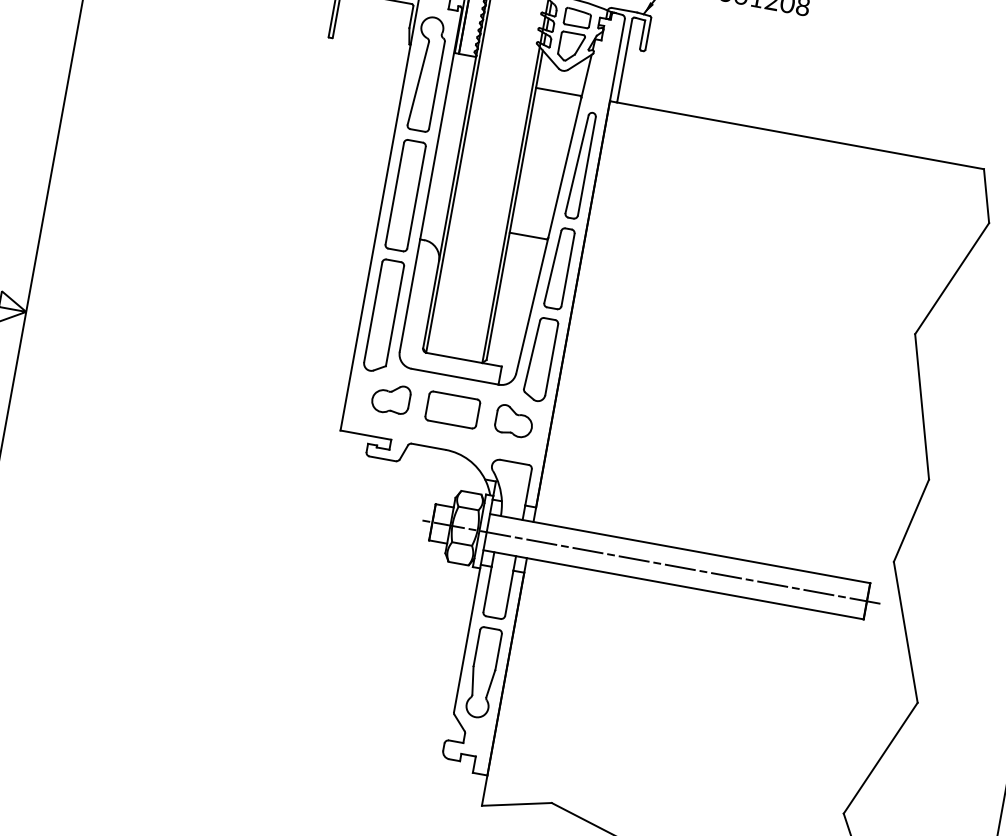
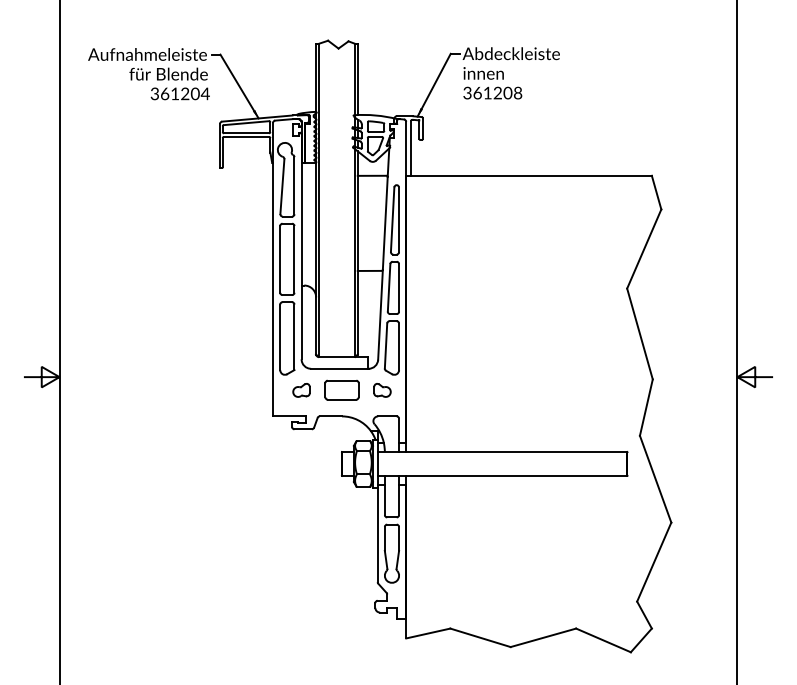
part: (390, 399) -> (301, 390), size x0.7
part: (514, 421) -> (382, 390), size x0.7
line: (649, 561) -> (484, 463), removed

